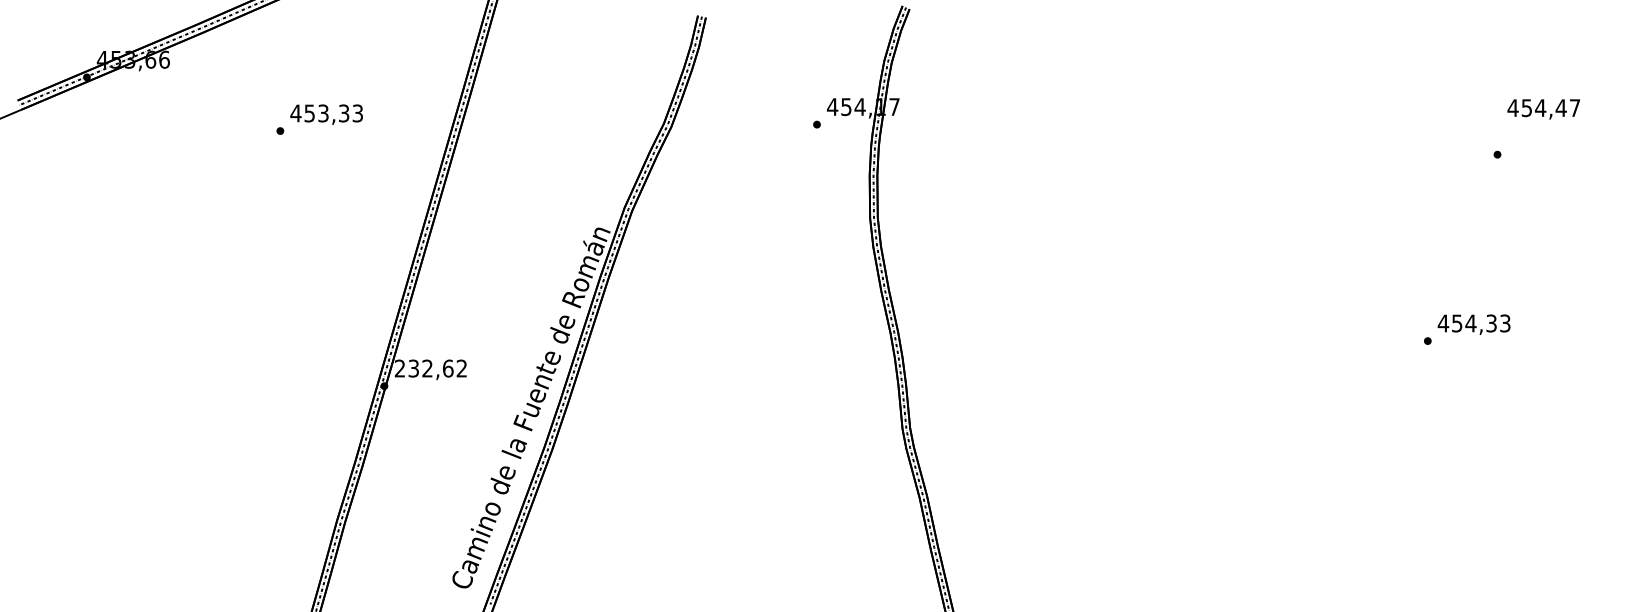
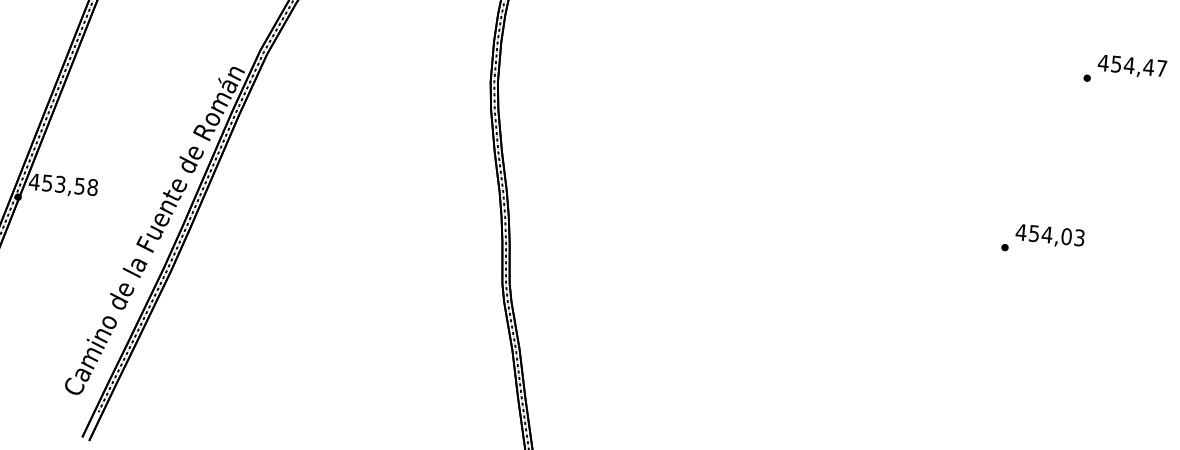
text: (1543, 109) -> (1131, 67), moved
text: (1491, 323) -> (1066, 236), 454,33 -> 454,03
text: (430, 368) -> (63, 184), 232,62 -> 453,58

